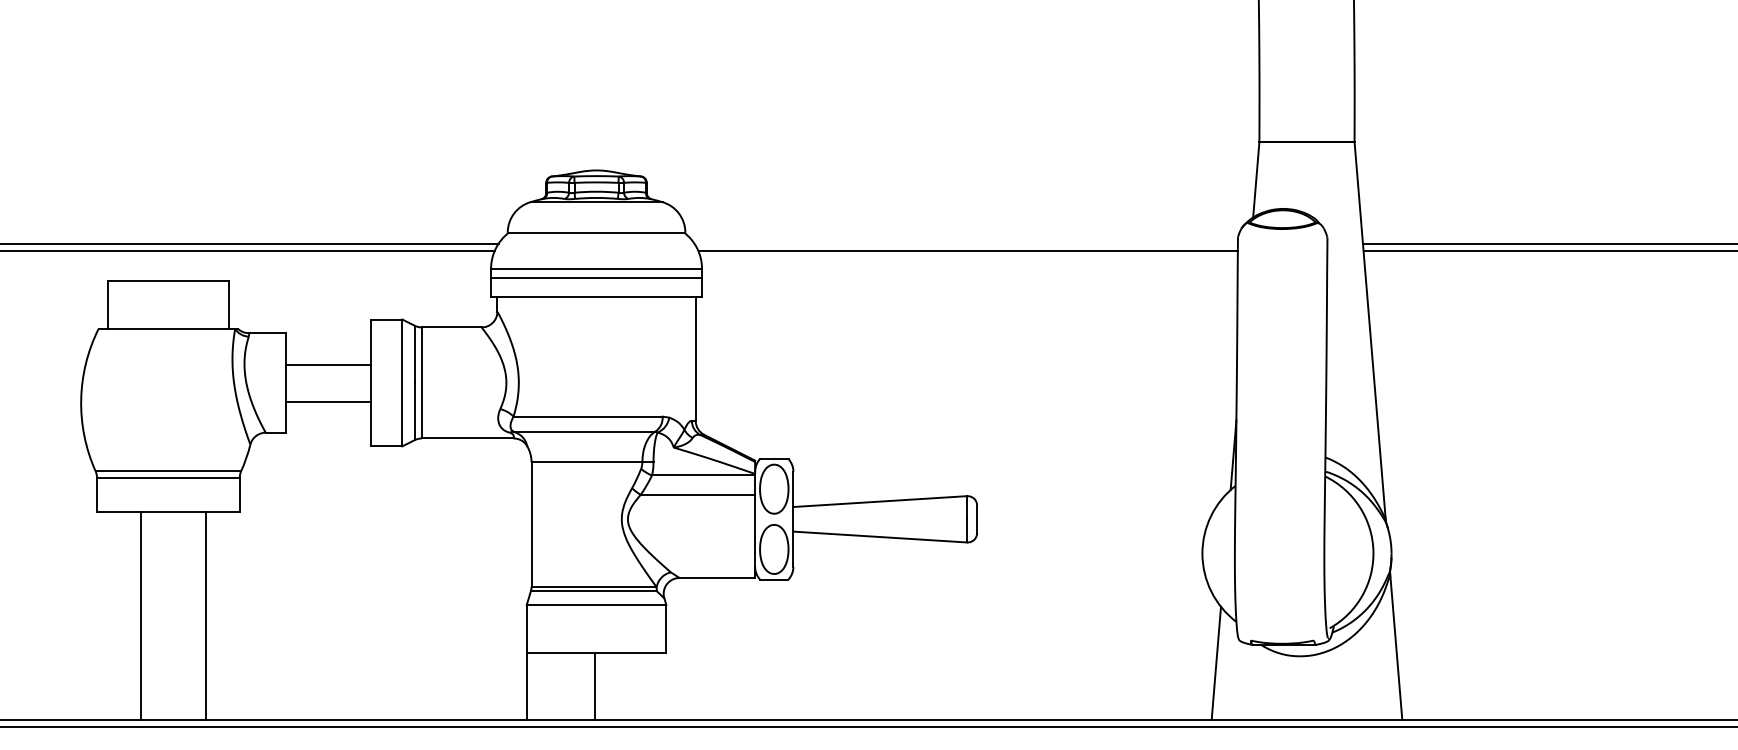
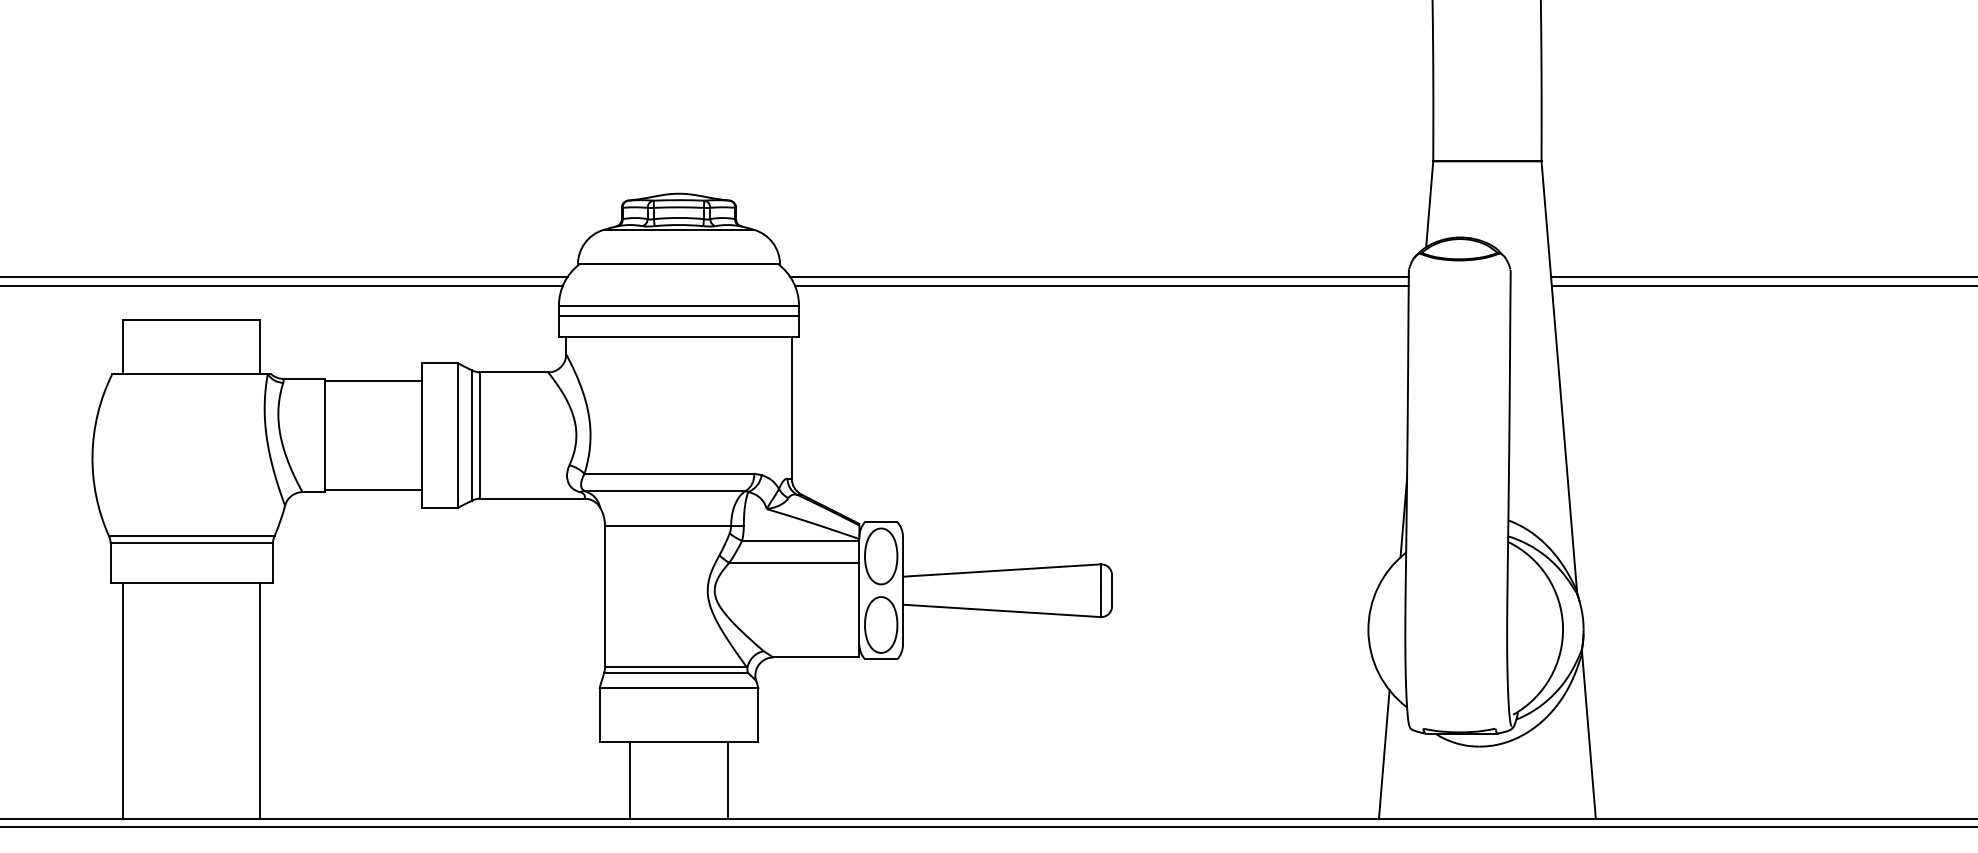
line: (966, 244) -> (1099, 277), added
line: (328, 365) -> (373, 381), moved
line: (328, 402) -> (373, 489), moved
line: (140, 615) -> (123, 700), moved
line: (205, 615) -> (260, 700), moved
line: (527, 686) -> (630, 780), moved
line: (594, 686) -> (727, 780), moved

